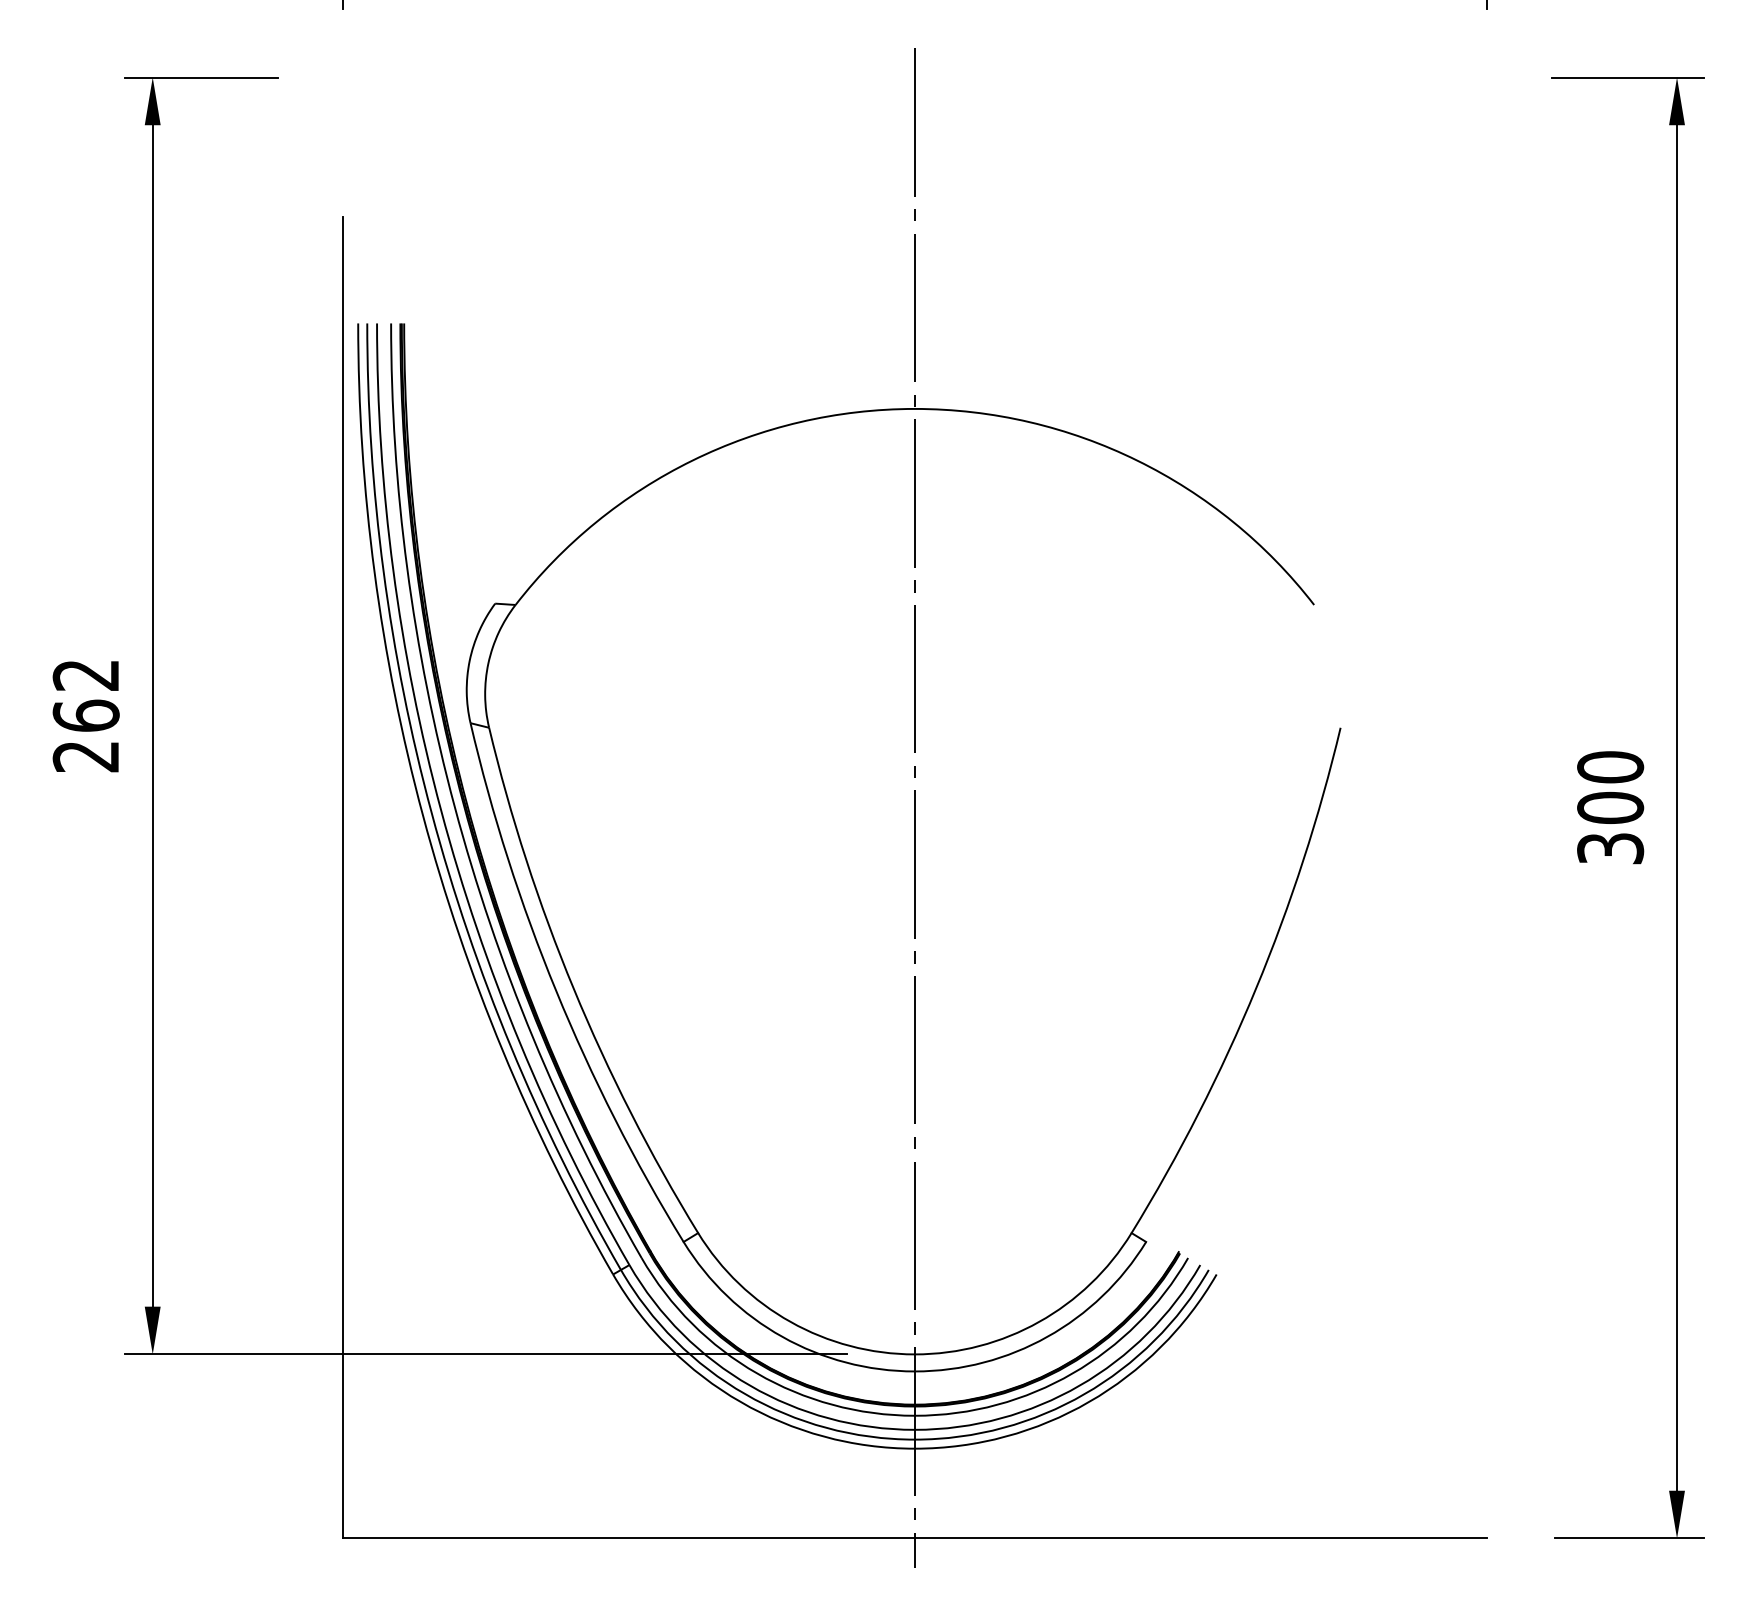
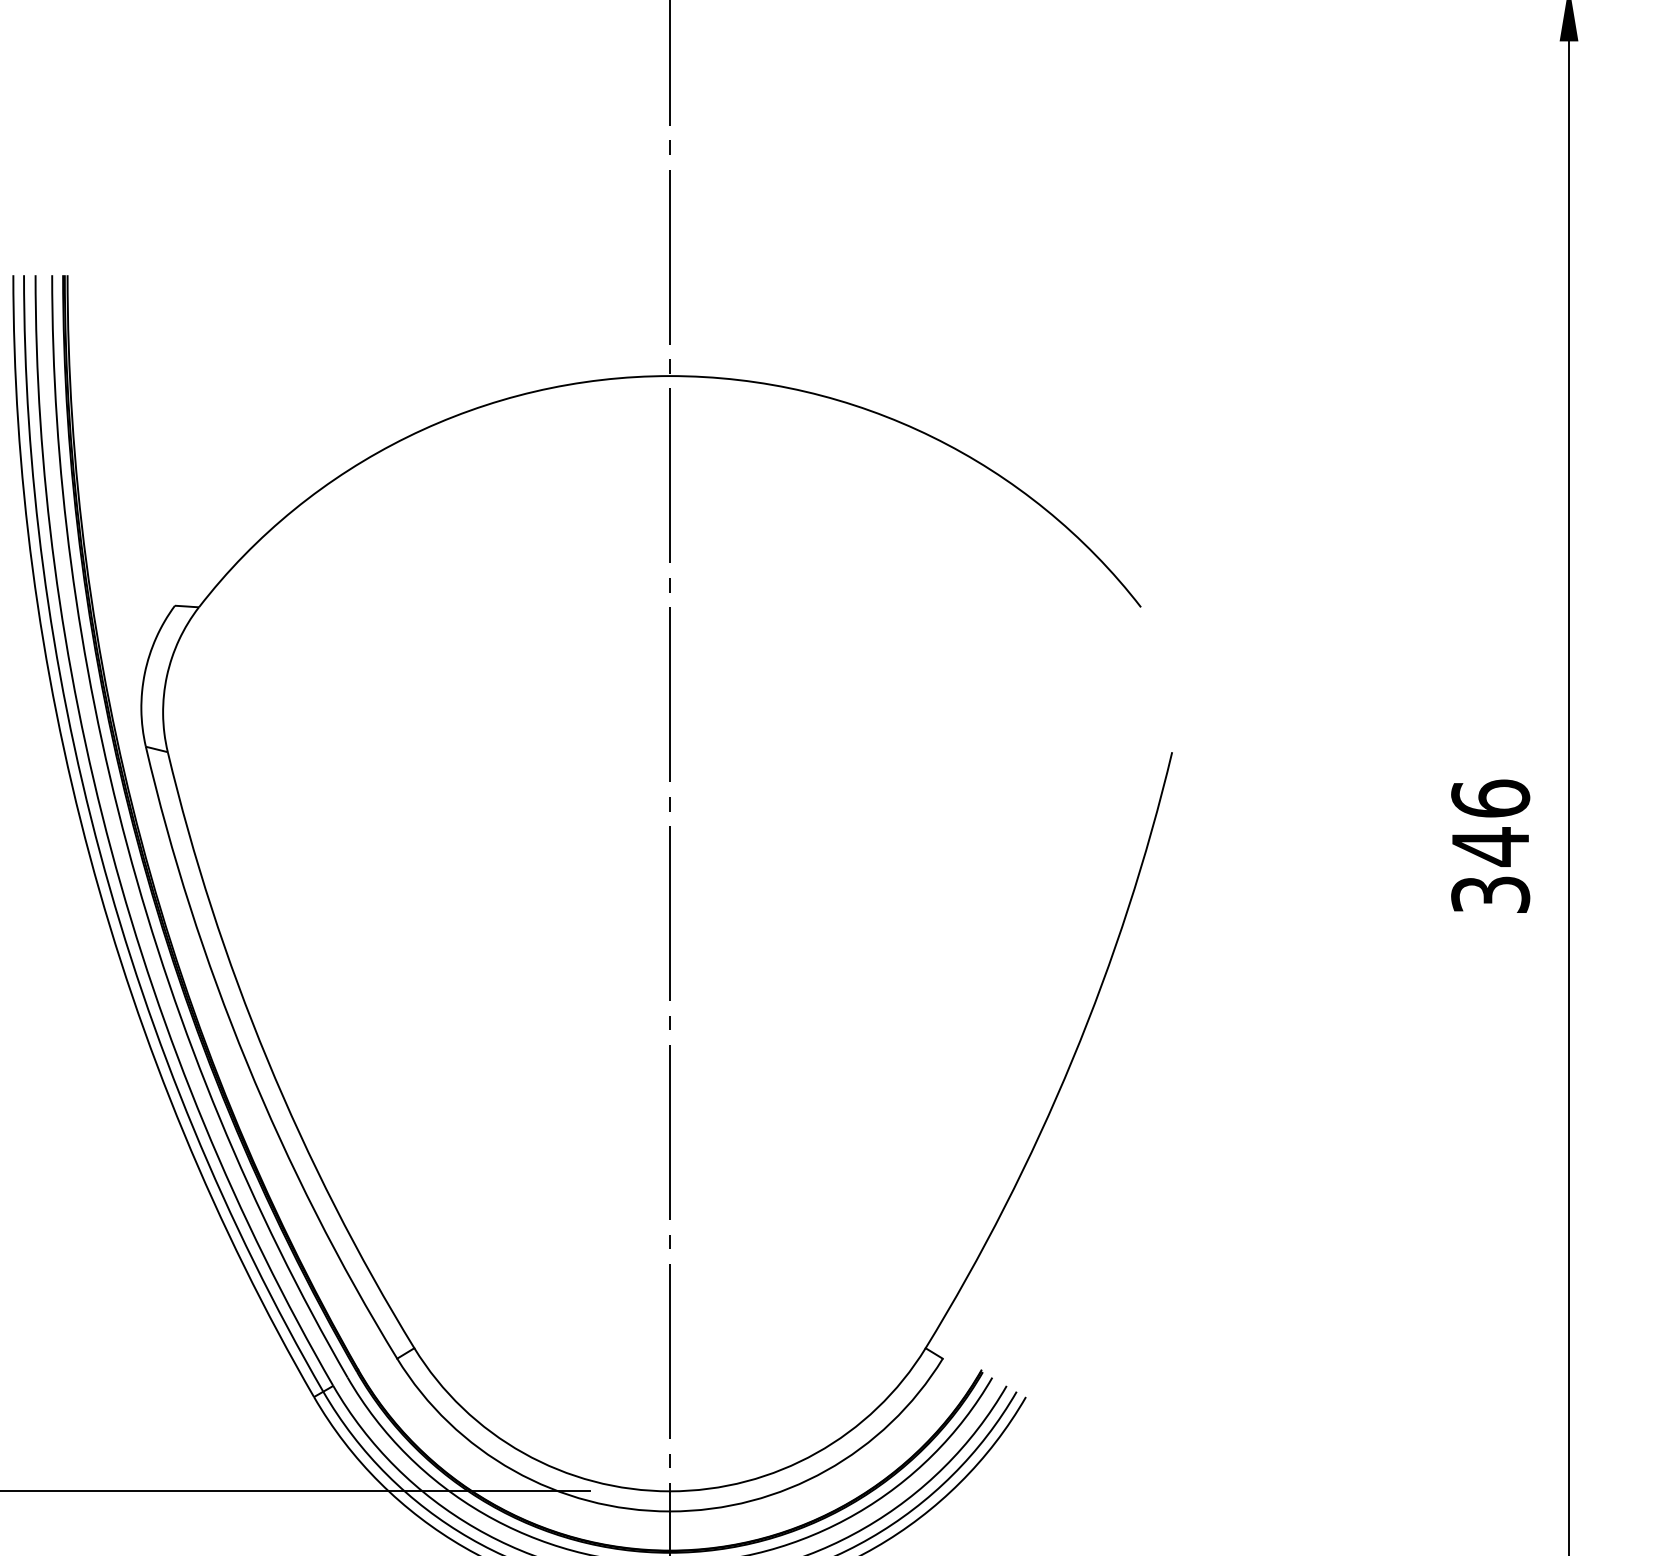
text: (1610, 788) -> (1490, 823), 300 -> 346

